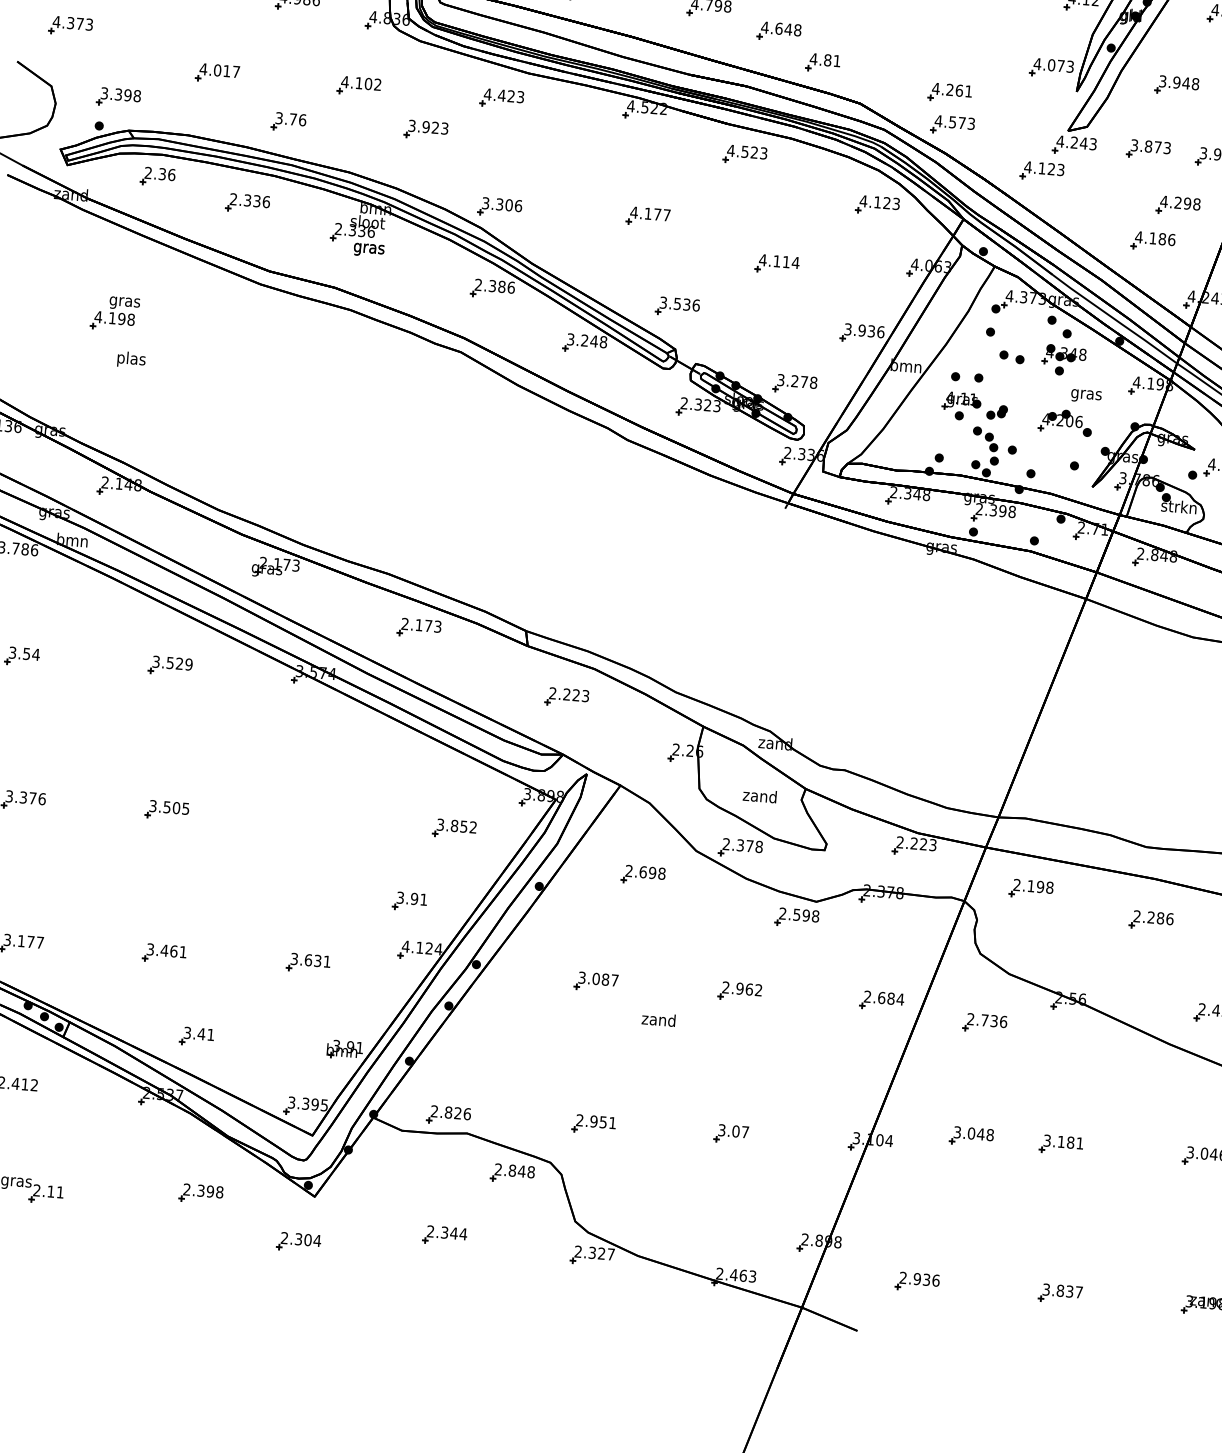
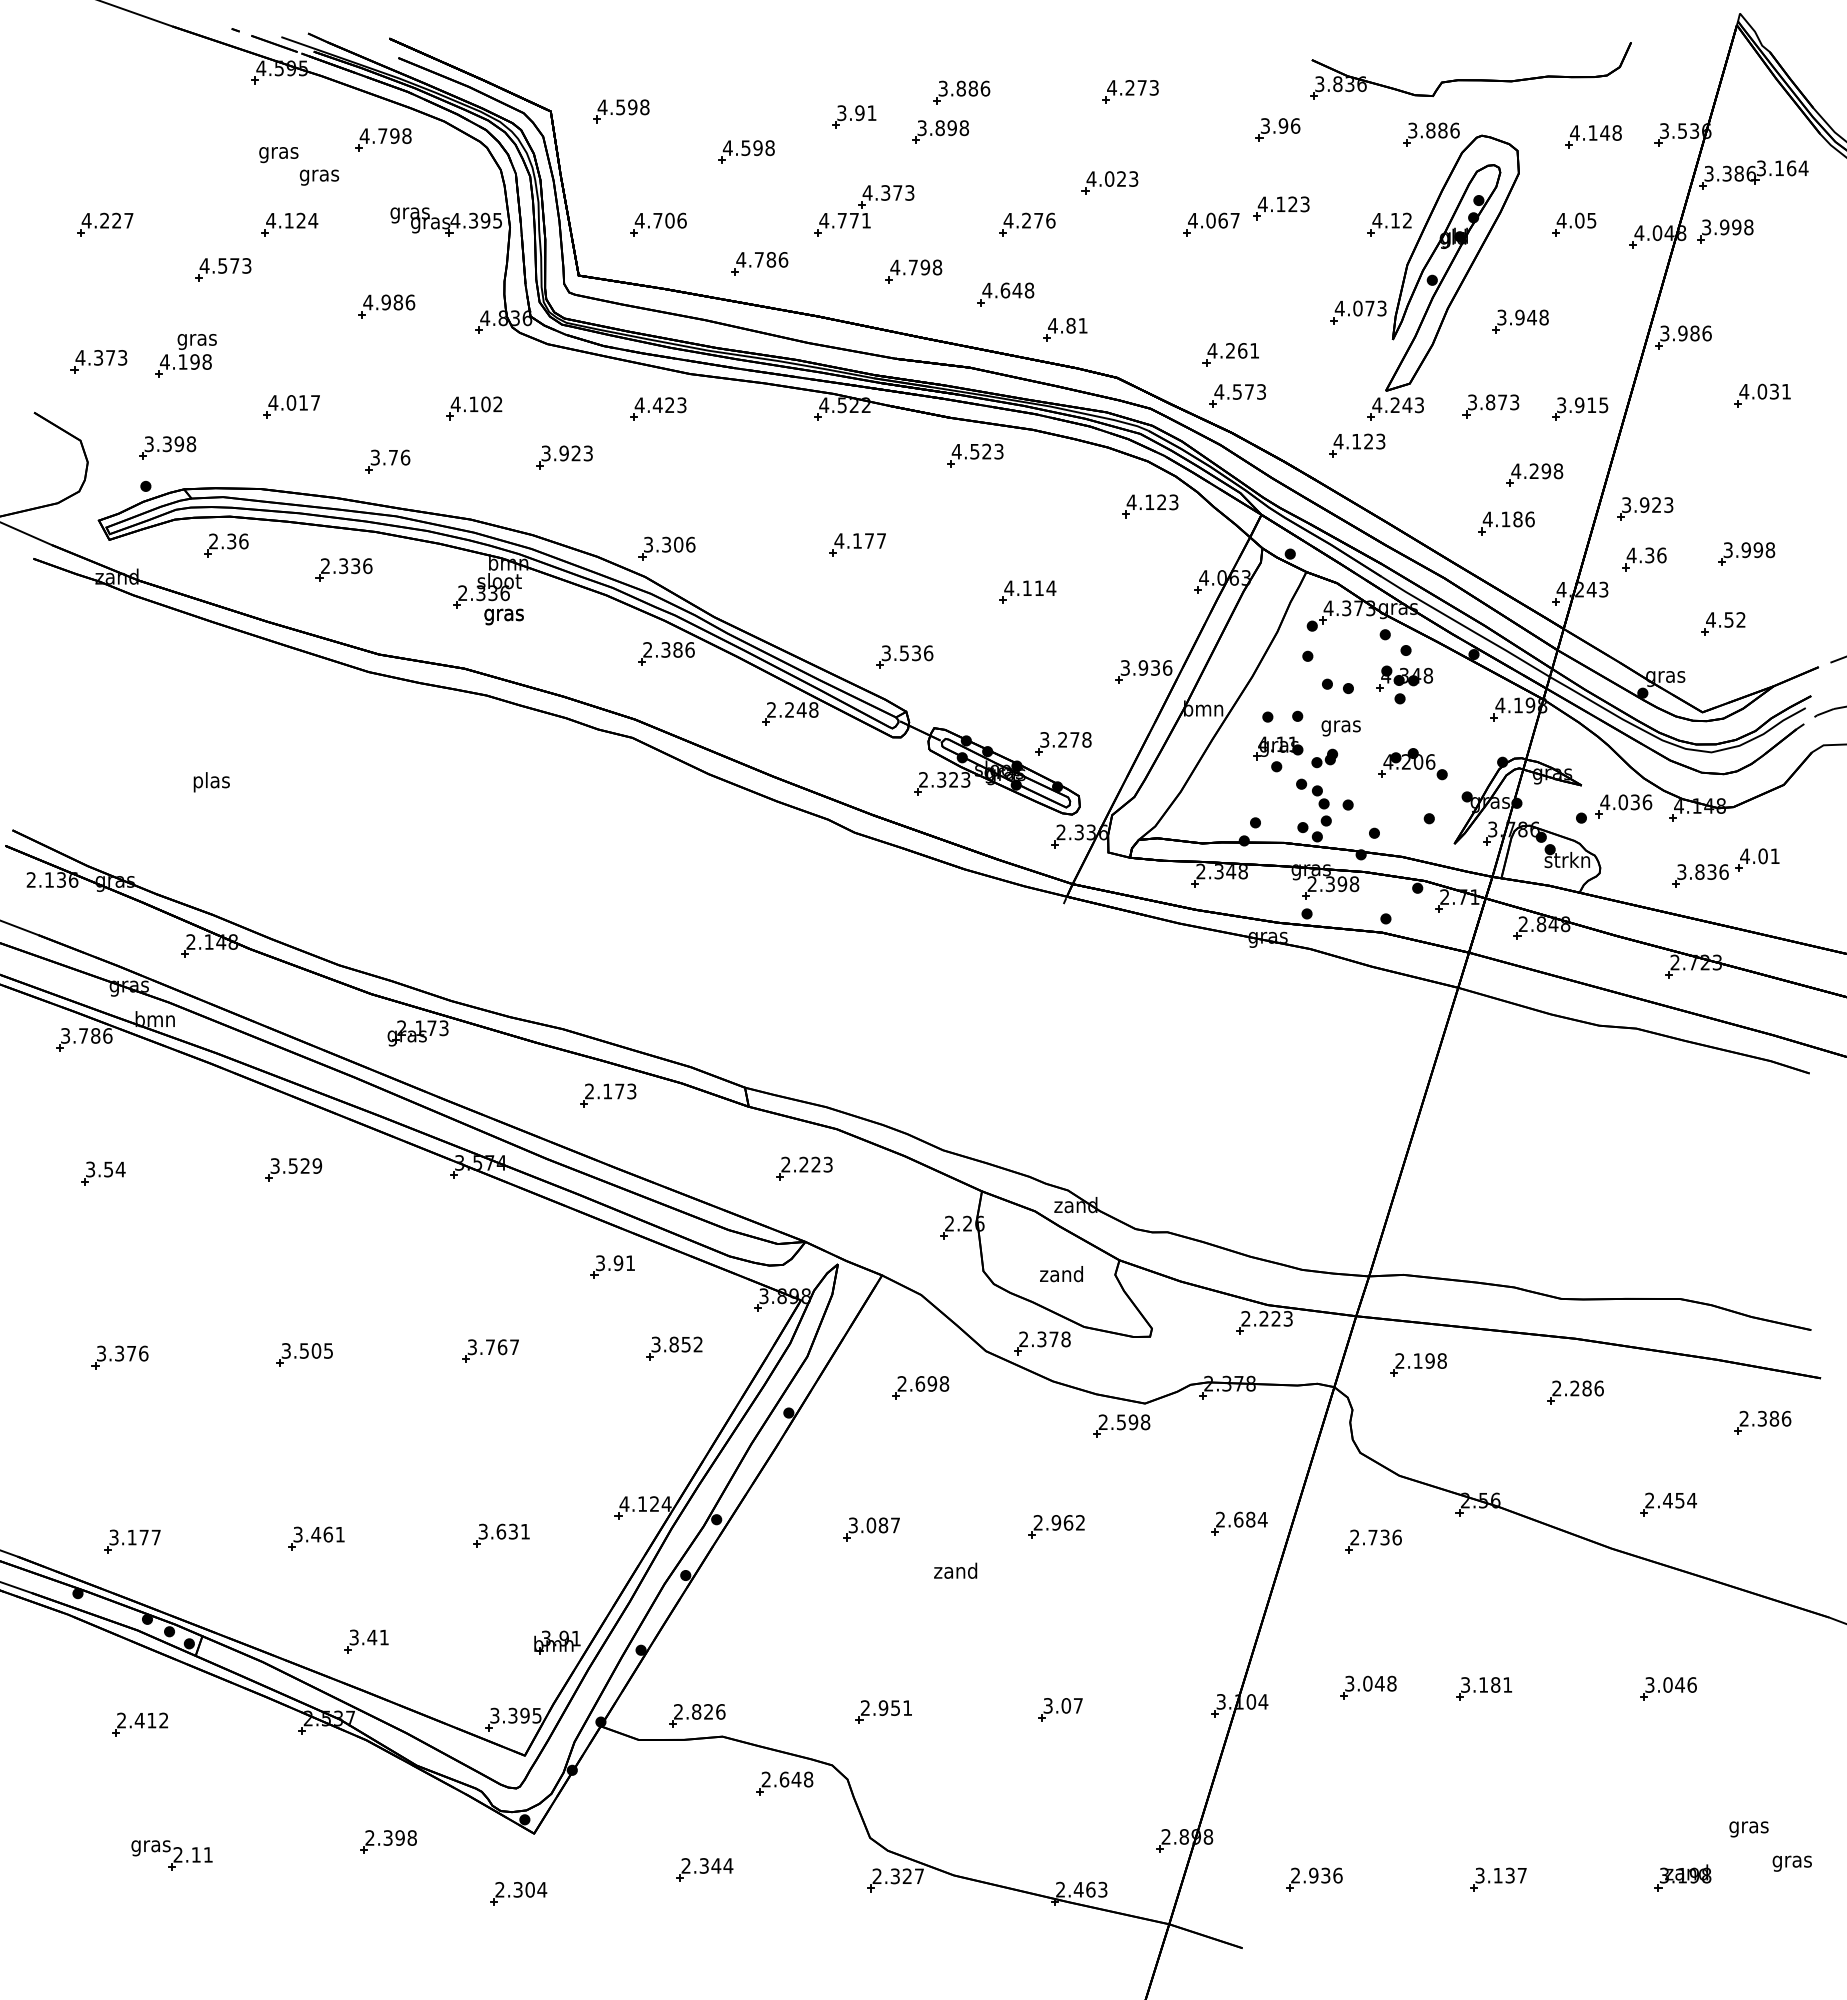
part: (114, 313) -> (185, 355), moved
text: (570, 339) -> (771, 709), 3.248 -> 2.248
text: (1085, 396) -> (1340, 728), moved
part: (311, 818) -> (490, 1350), added
part: (409, 901) -> (612, 1266), moved
text: (512, 1170) -> (784, 1779), 2.848 -> 2.648
text: (1059, 1290) -> (1497, 1875), 3.837 -> 3.137

